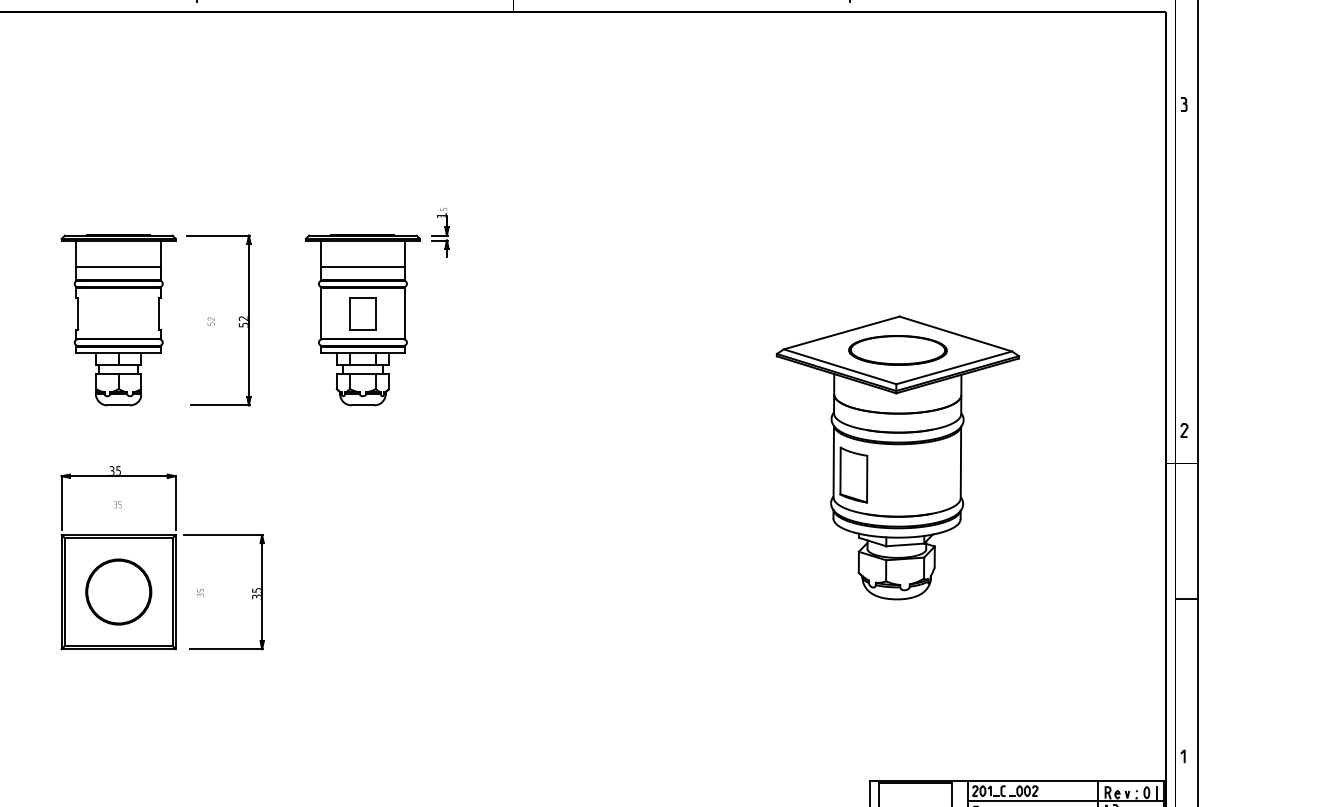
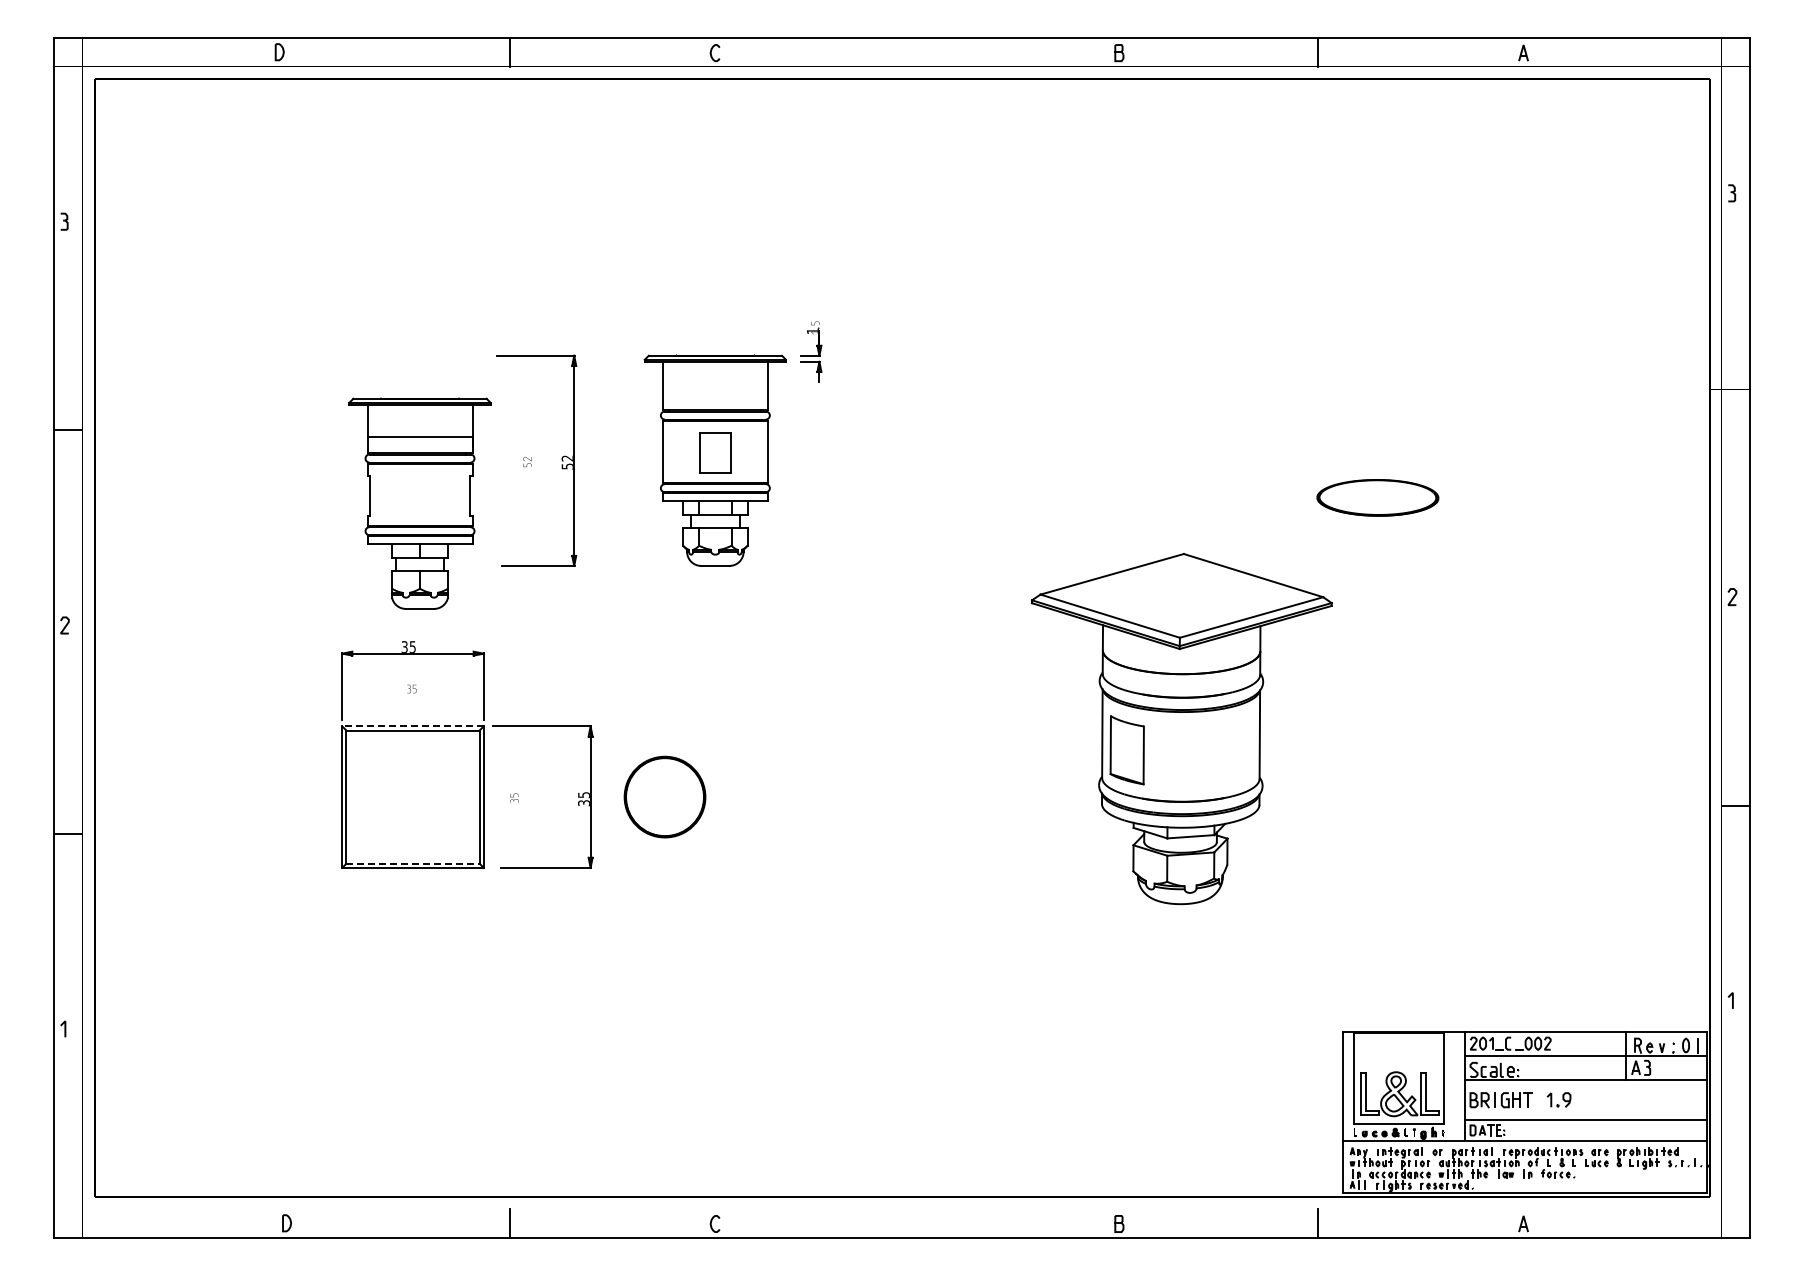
line: (362, 266) -> (714, 394), removed
part: (118, 320) -> (419, 503), moved
part: (897, 458) -> (1181, 729), moved
line: (119, 535) -> (413, 726), solid -> dashed
part: (118, 591) -> (664, 796), moved
line: (119, 645) -> (413, 863), solid -> dashed

